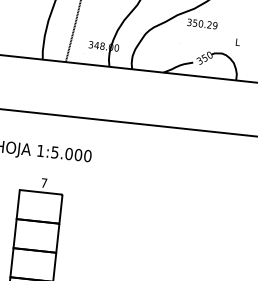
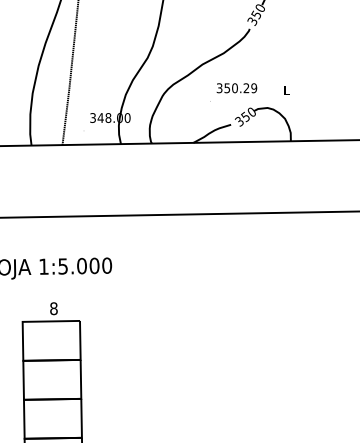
text: (202, 24) -> (236, 88), moved
text: (43, 182) -> (53, 308), 7 -> 8

